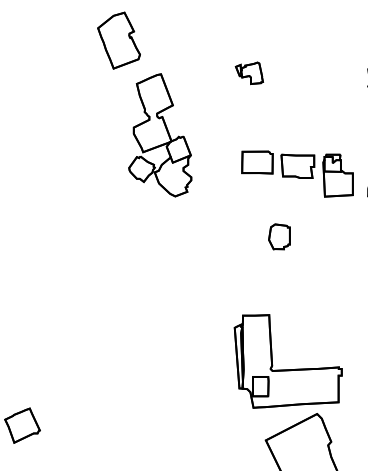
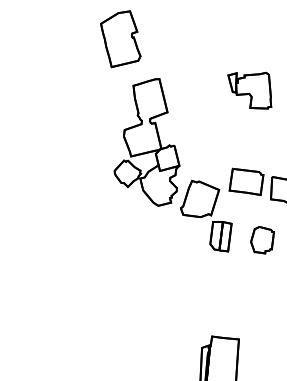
part: (249, 73) -> (250, 89), size x1.67
part: (222, 199) -> (206, 215), added
part: (279, 236) -> (262, 239), moved

